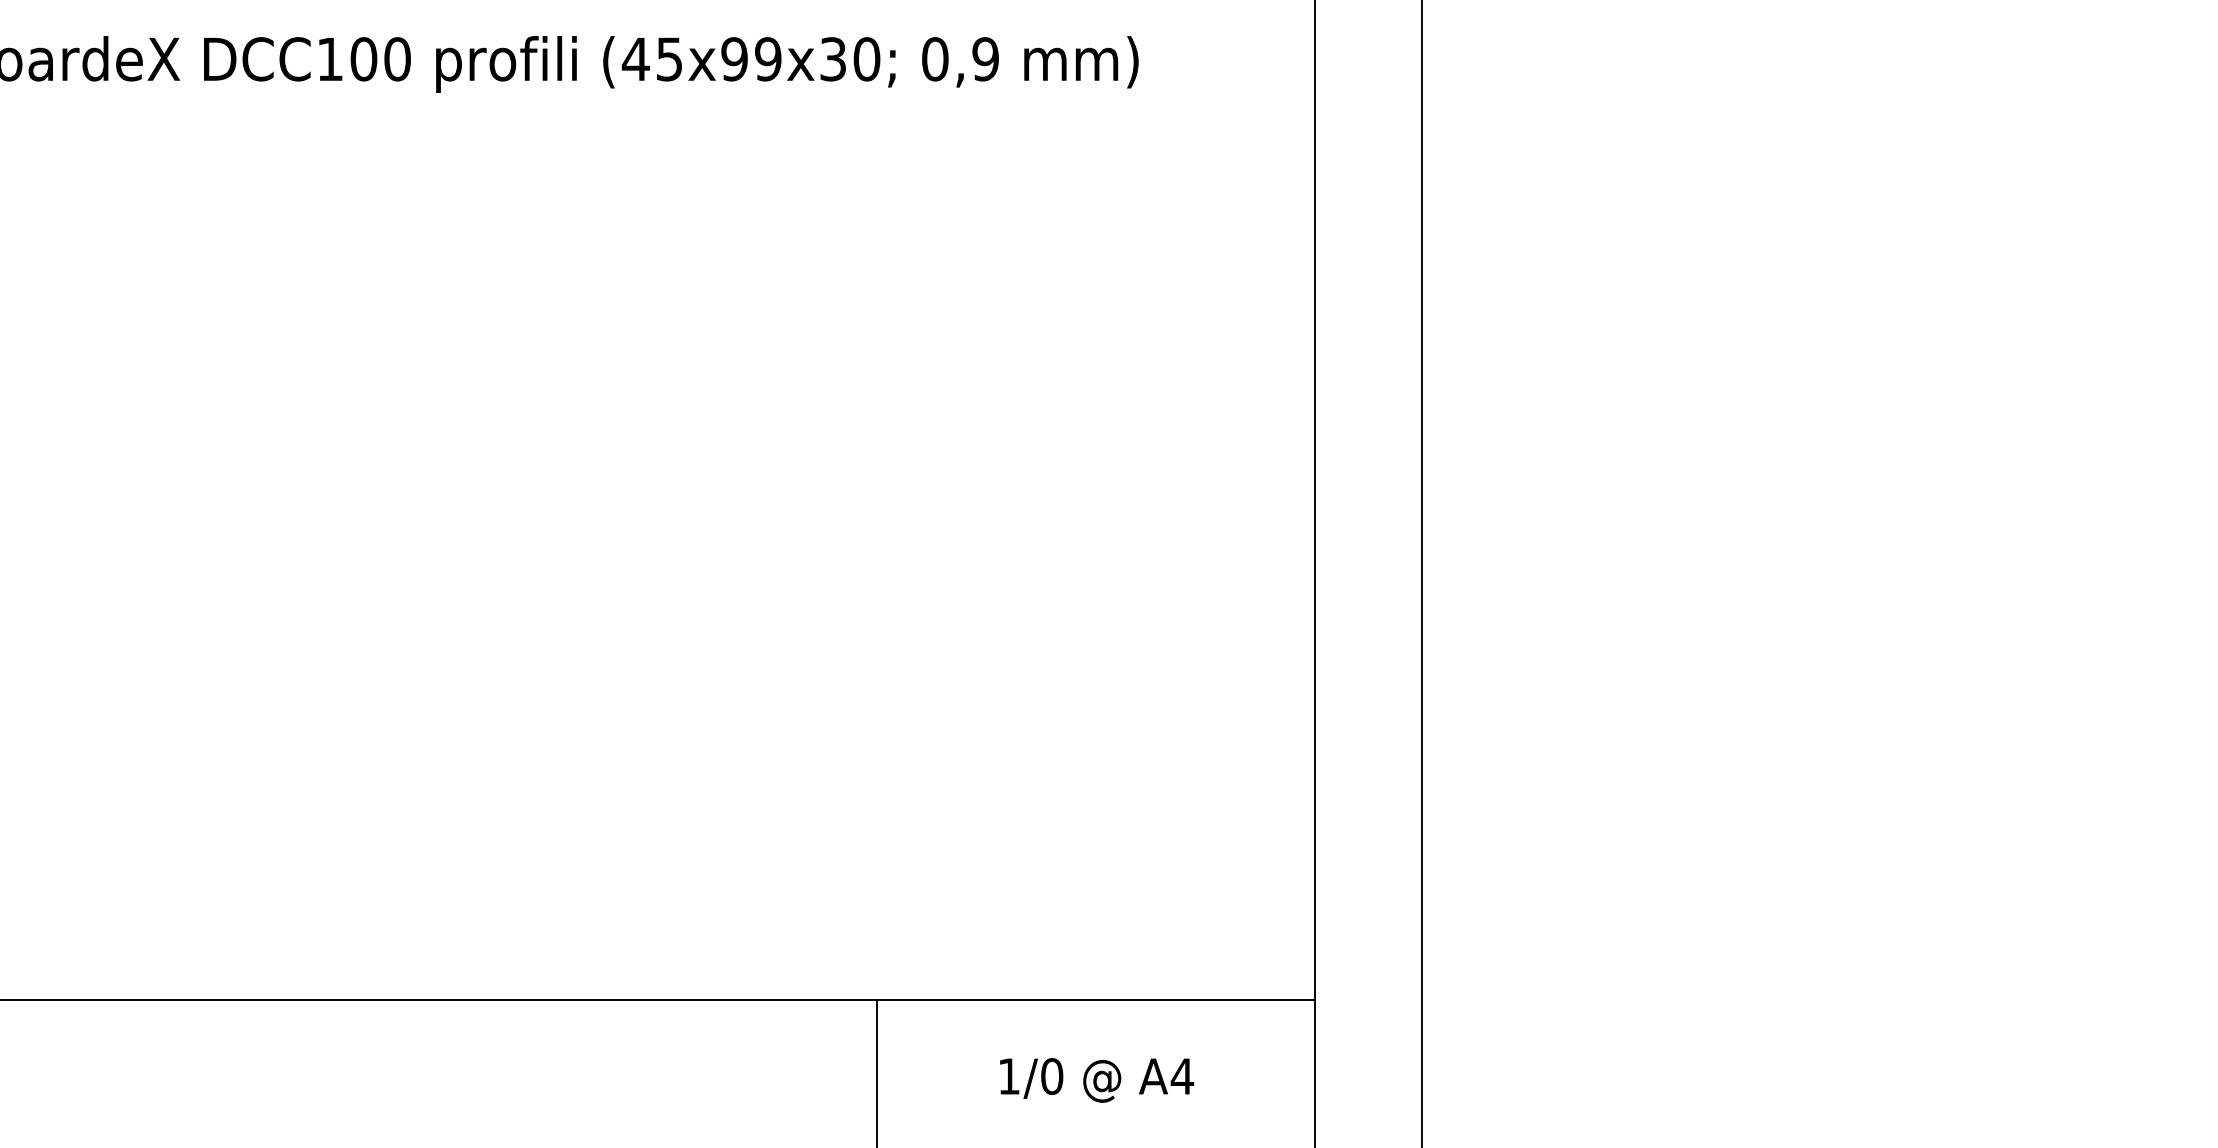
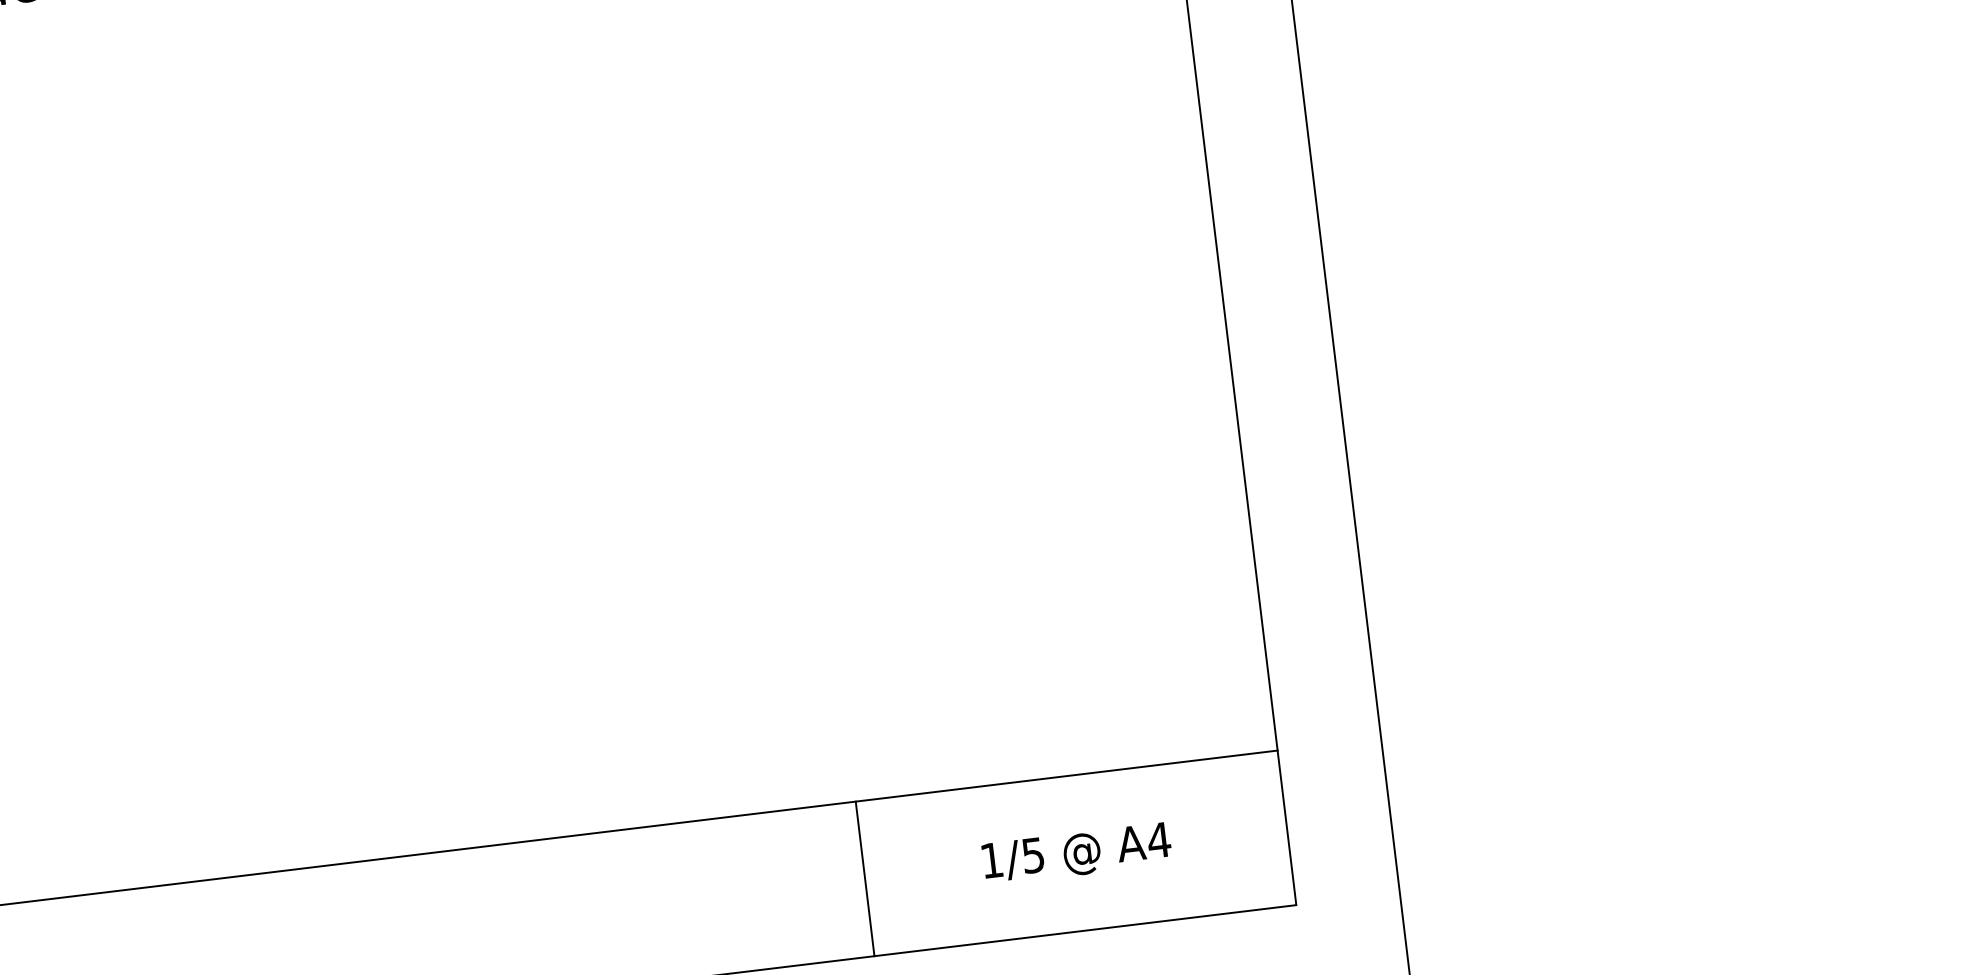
text: (1052, 1076) -> (1033, 855), 1/0 -> 1/5

